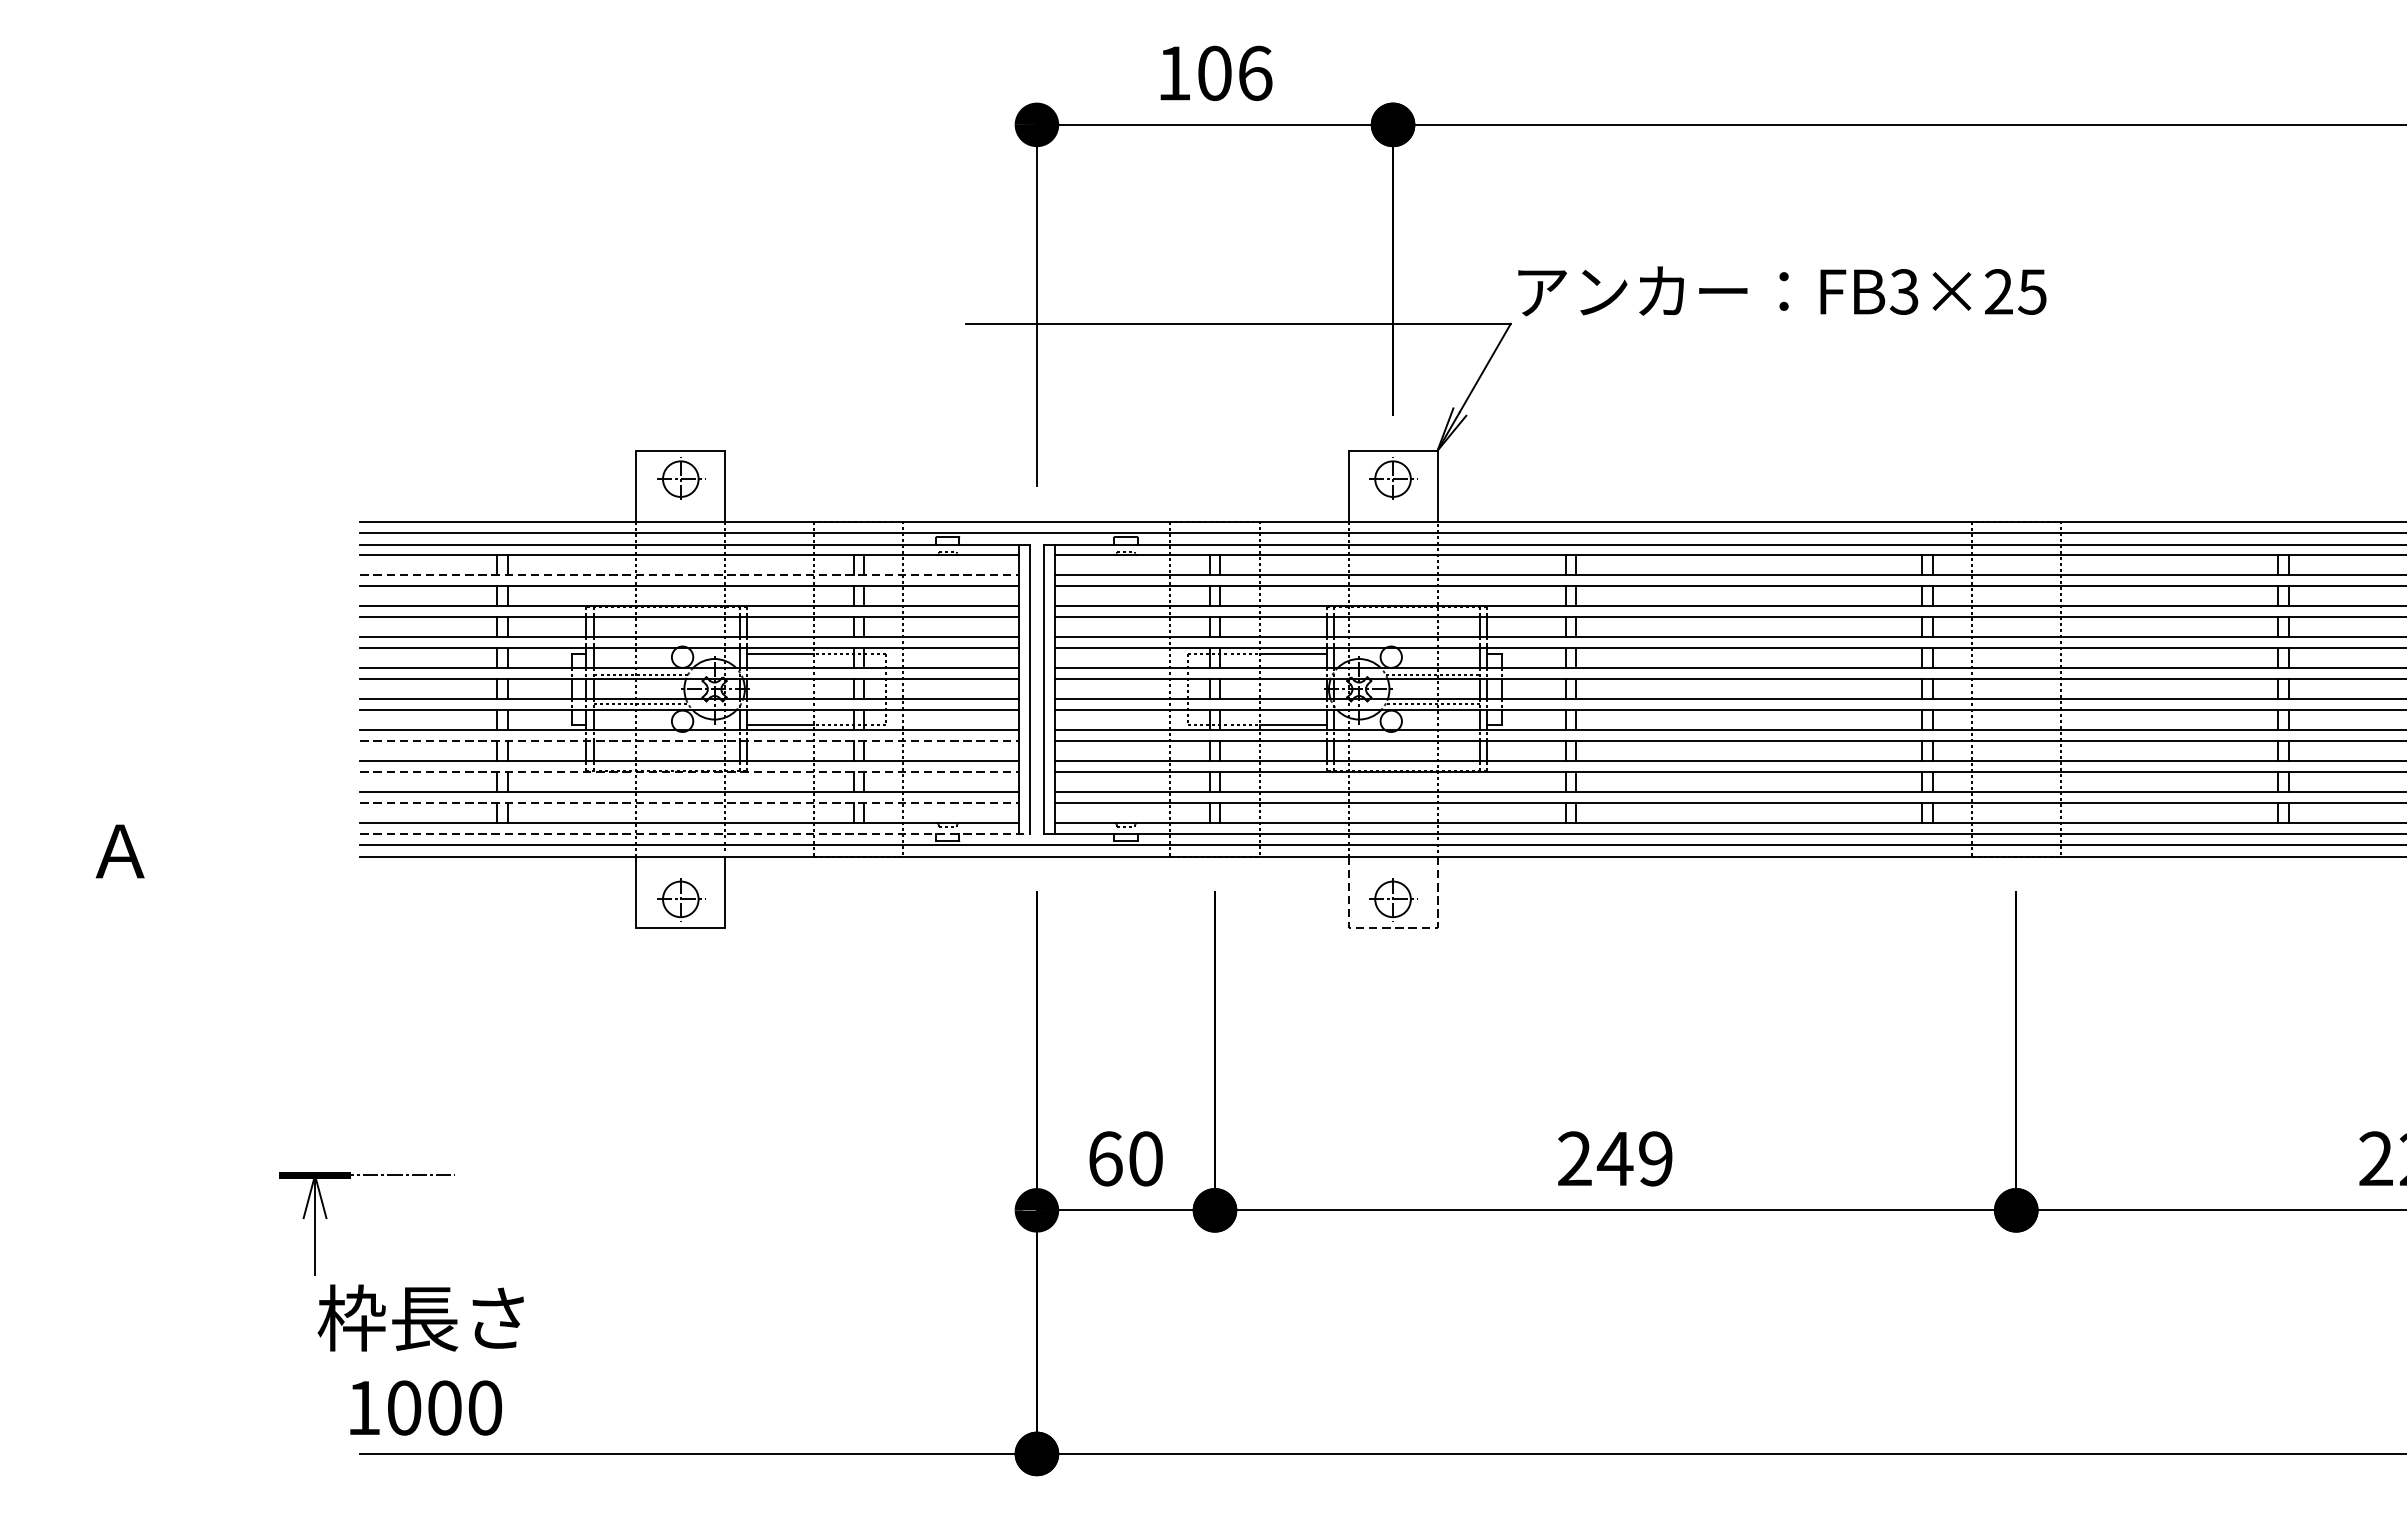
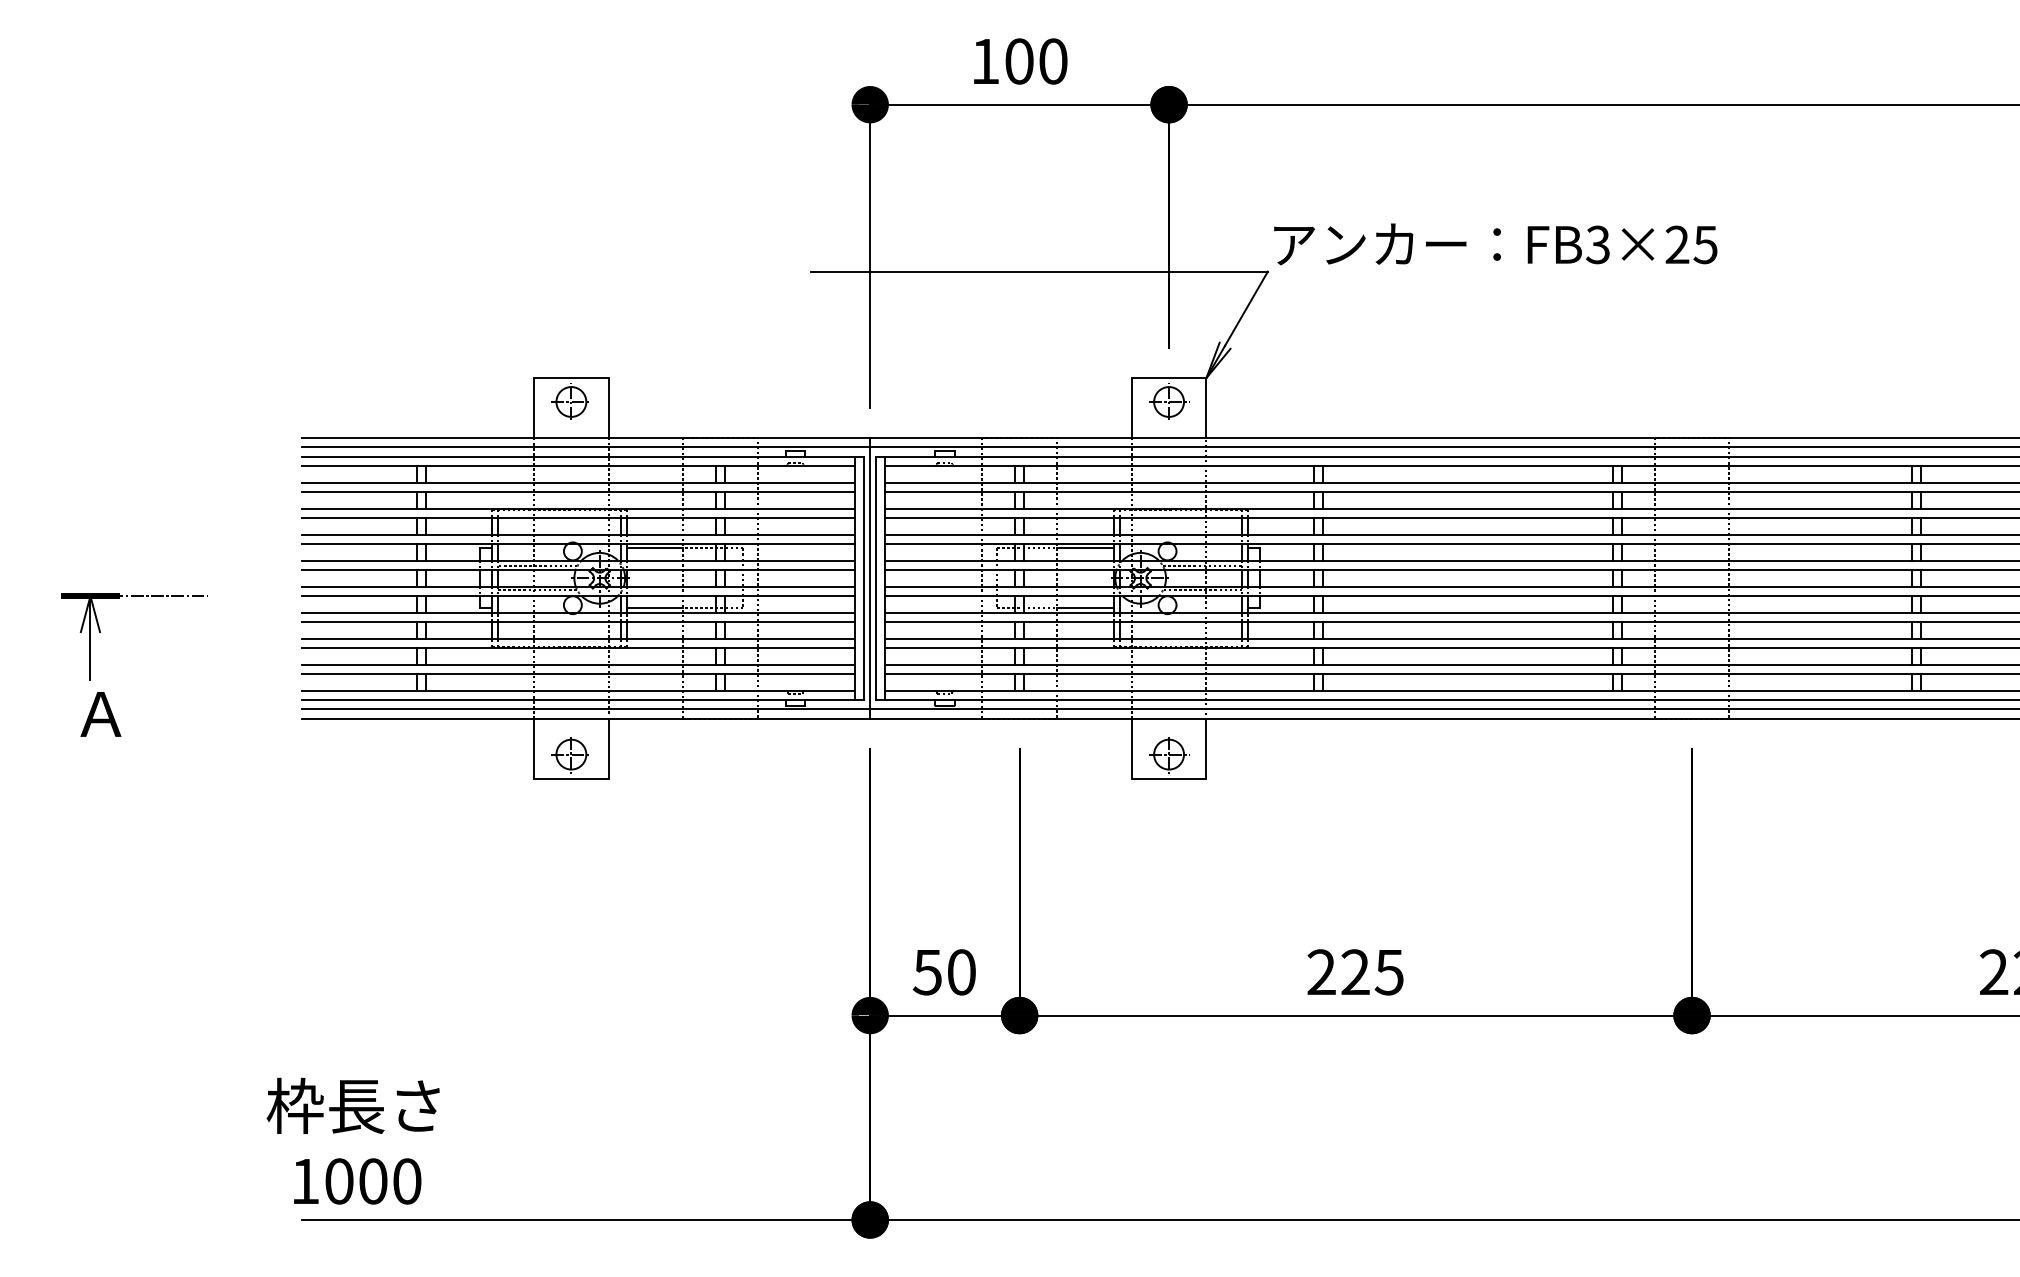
text: (1255, 73) -> (1053, 61), 106 -> 100
line: (690, 575) -> (579, 482), dashed -> solid
line: (1037, 688) -> (870, 577), added
line: (690, 740) -> (579, 621), dashed -> solid
line: (690, 771) -> (579, 647), dashed -> solid
line: (690, 802) -> (579, 673), dashed -> solid
line: (695, 833) -> (583, 699), dashed -> solid
line: (1393, 927) -> (1169, 778), dashed -> solid
text: (1105, 1159) -> (927, 972), 60 -> 50
text: (1634, 1159) -> (1371, 972), 249 -> 225
part: (327, 1218) -> (100, 632), moved

